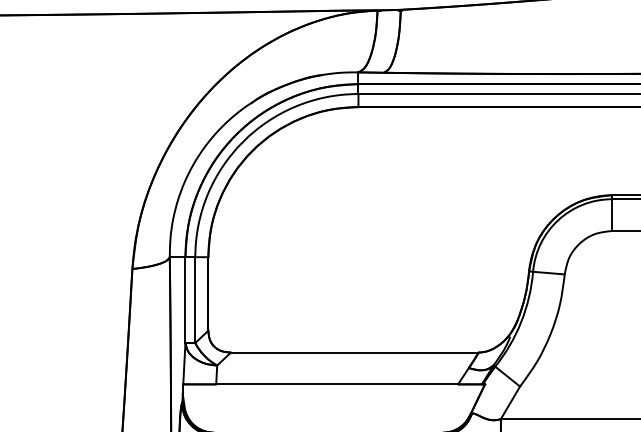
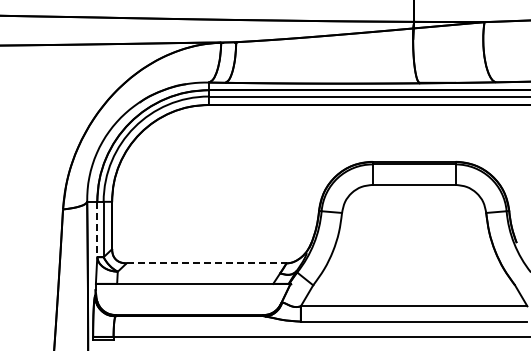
line: (185, 300) -> (97, 229), solid -> dashed
line: (354, 352) -> (206, 263), solid -> dashed

